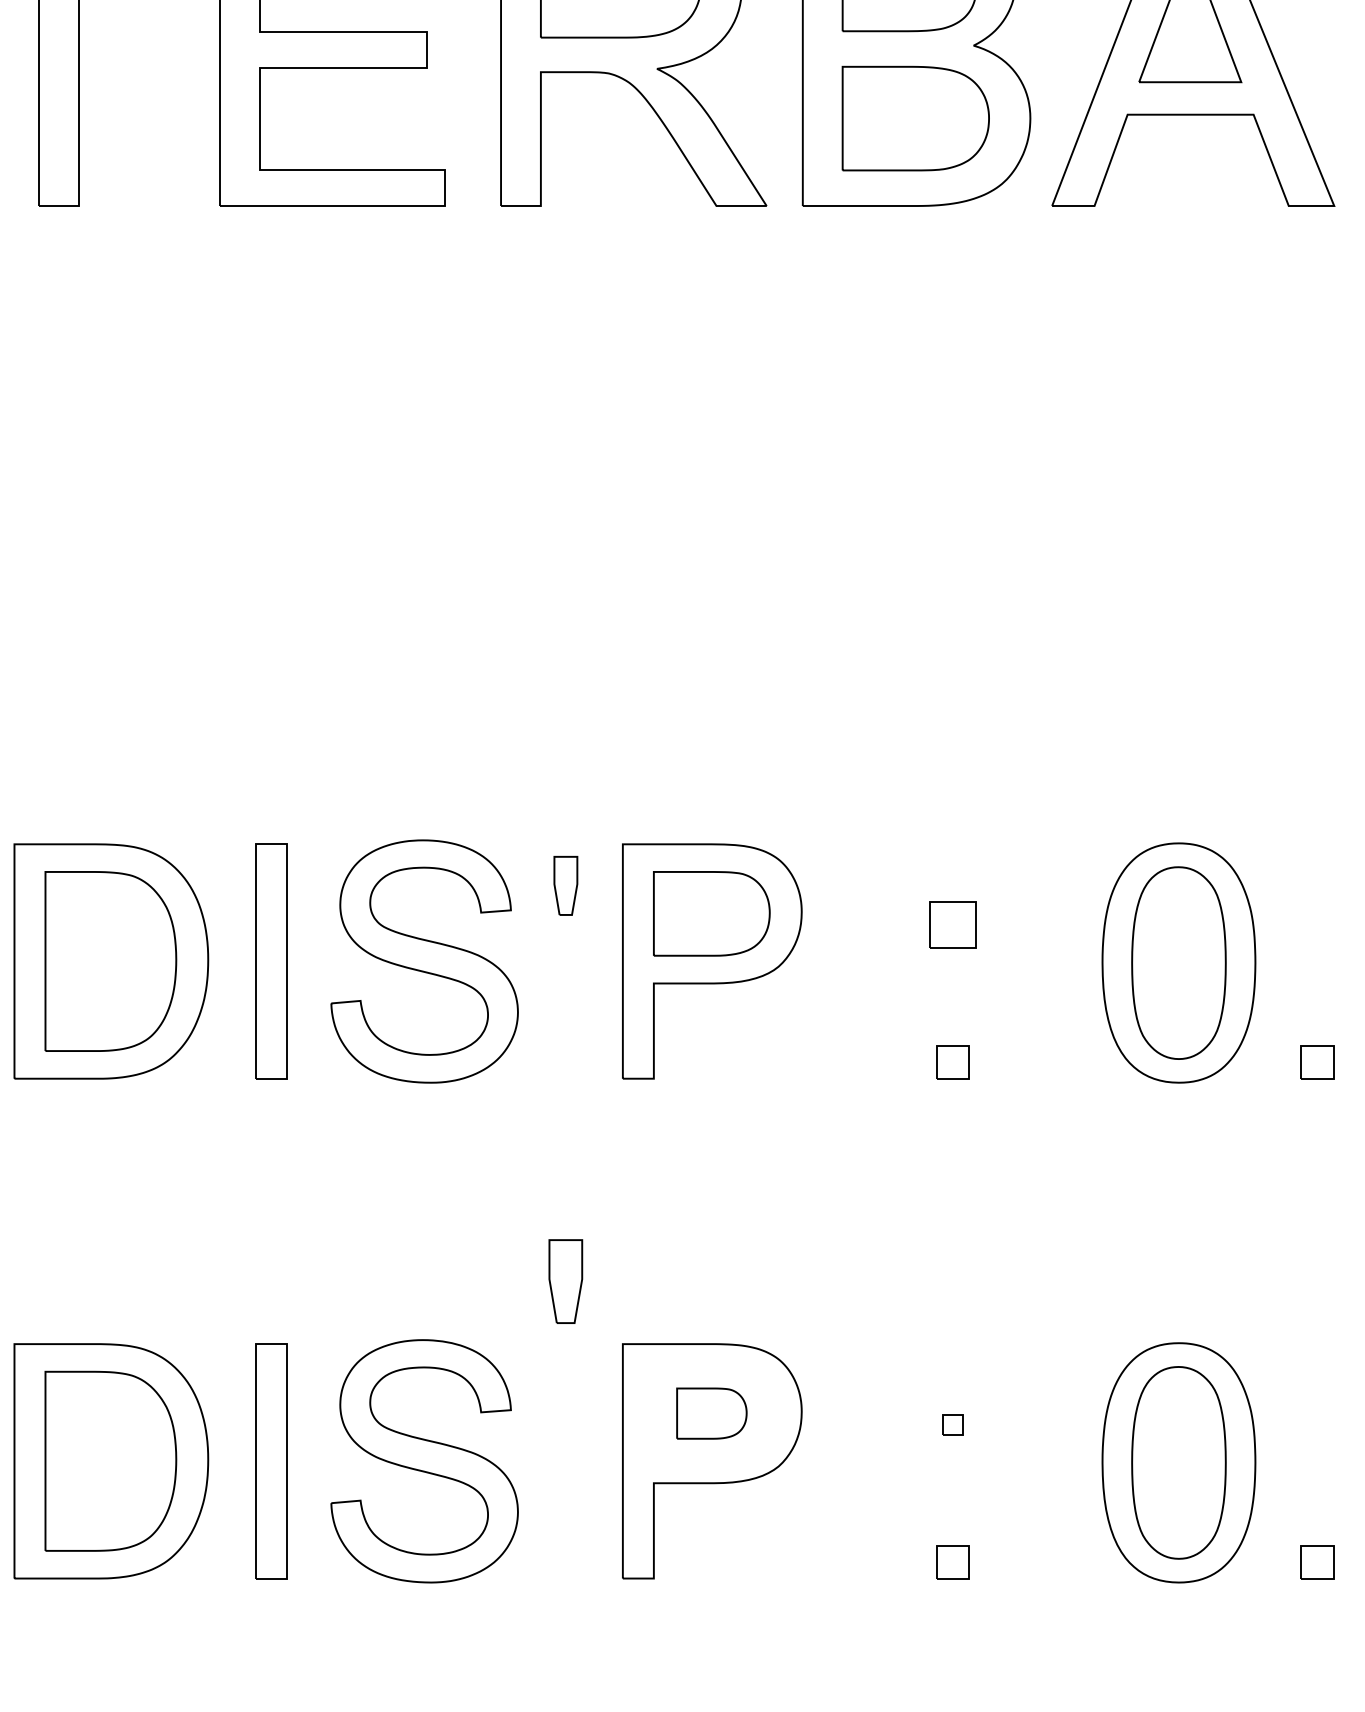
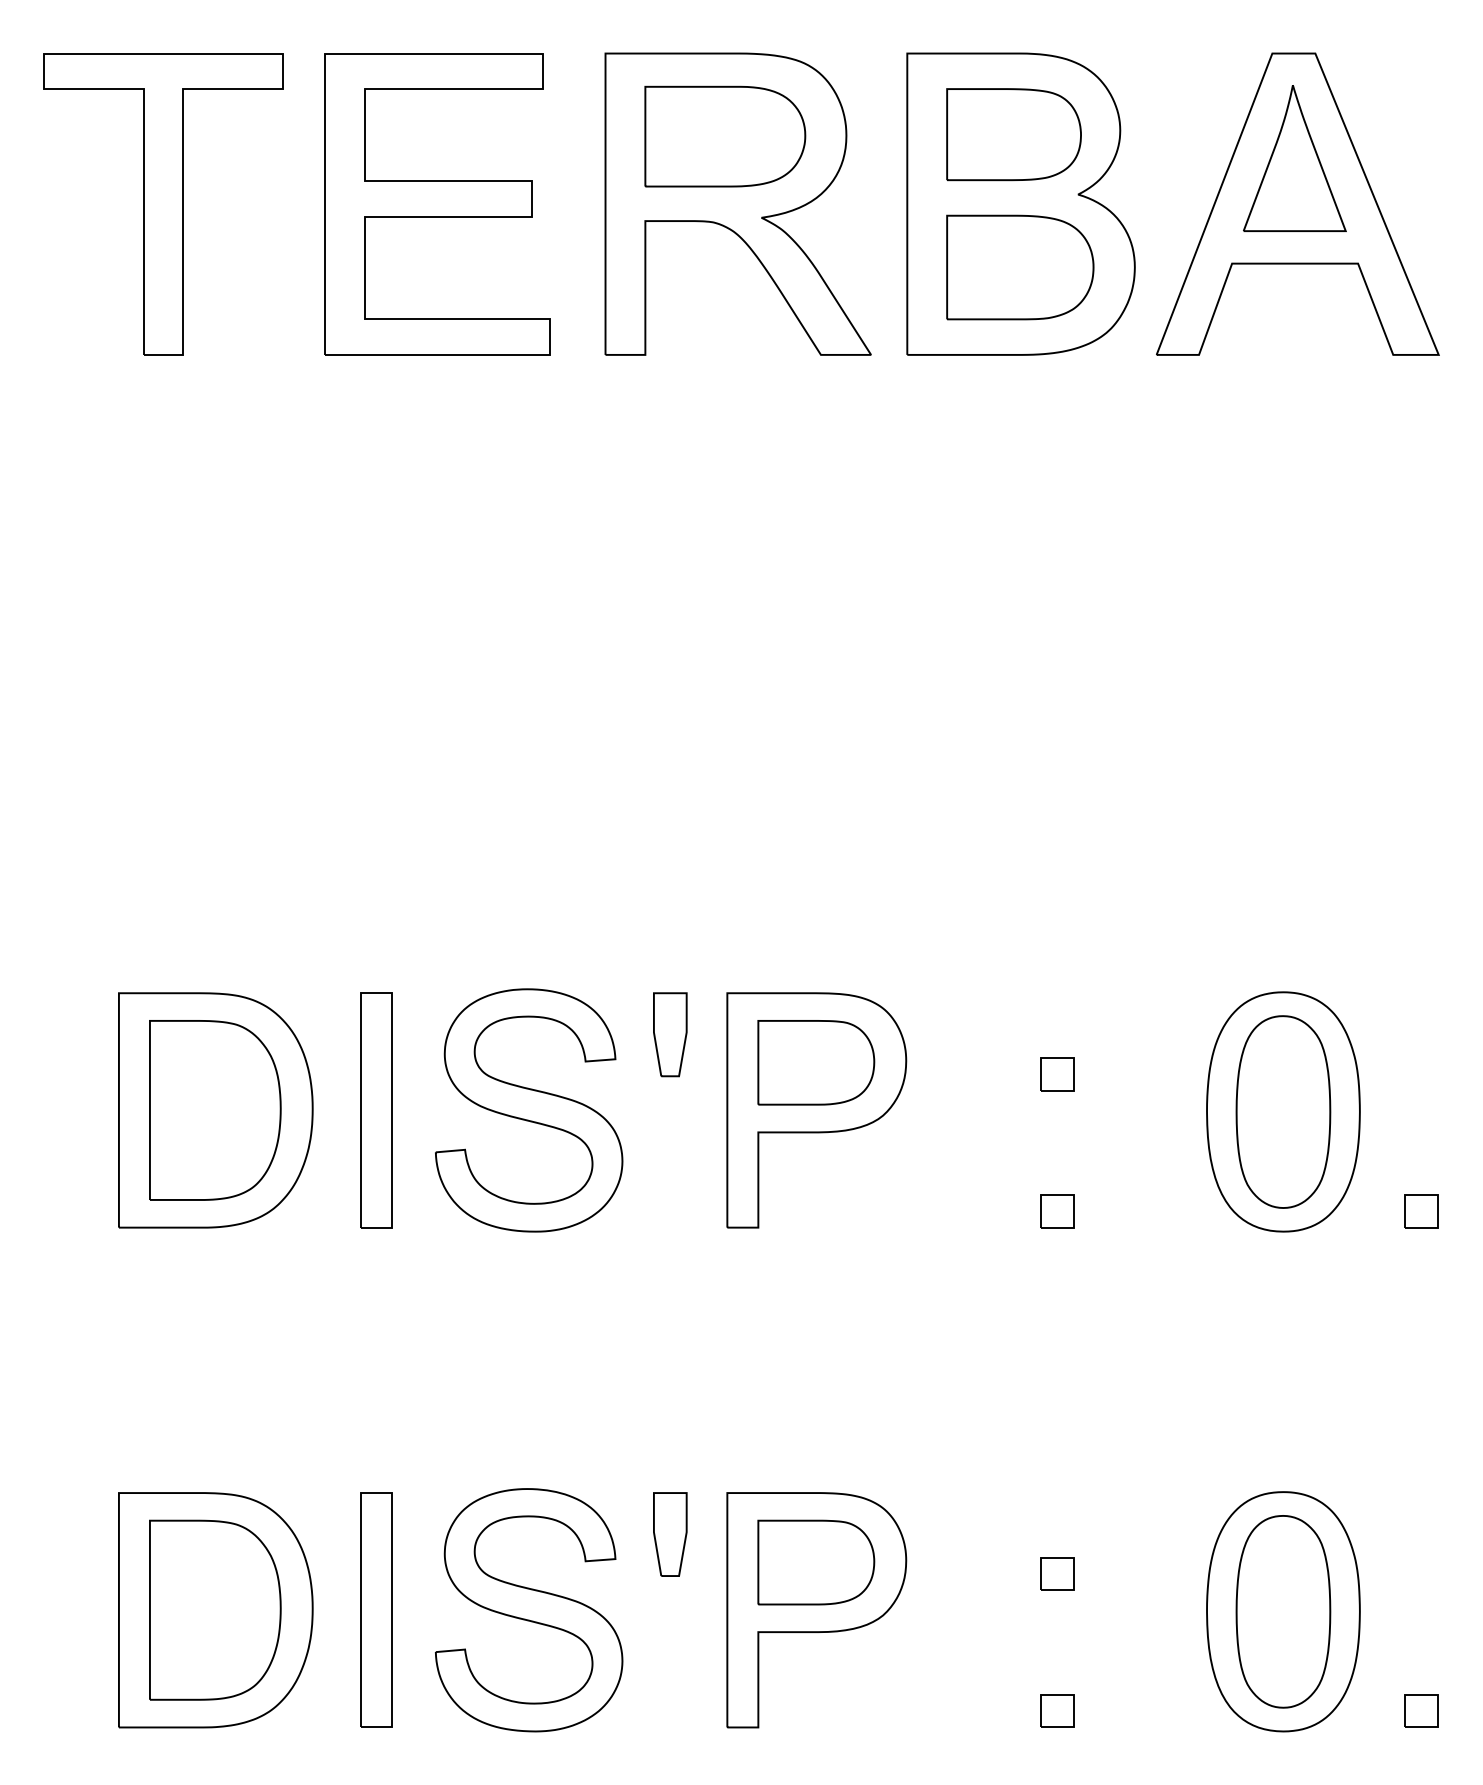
part: (566, 885) -> (670, 1034), size x1.43
part: (953, 925) -> (1057, 1074), size x0.71
part: (566, 1281) -> (670, 1534), moved
part: (712, 1413) -> (816, 1562), size x1.67
part: (953, 1424) -> (1057, 1573), size x1.67

